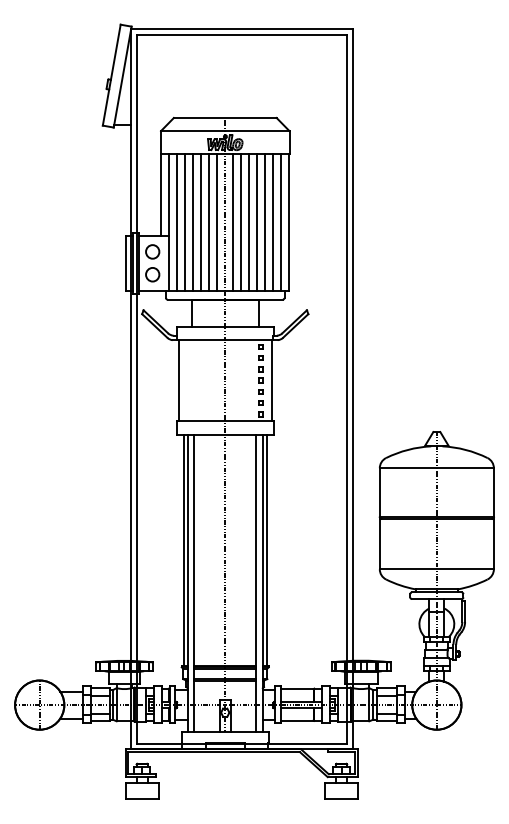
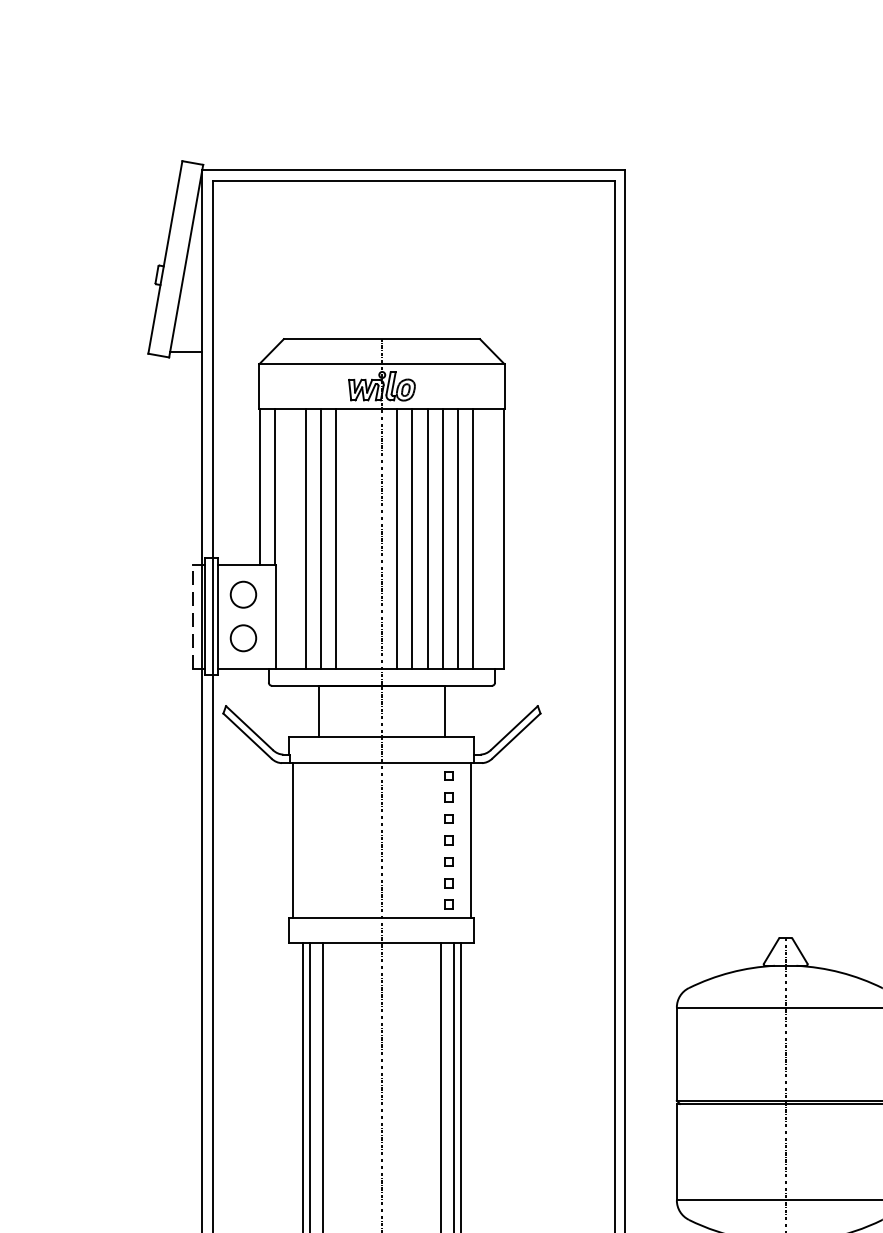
line: (177, 222) -> (290, 538), removed
line: (209, 222) -> (351, 538), removed
line: (217, 222) -> (367, 538), removed
line: (281, 222) -> (489, 538), removed
line: (126, 262) -> (193, 614), solid -> dashed

